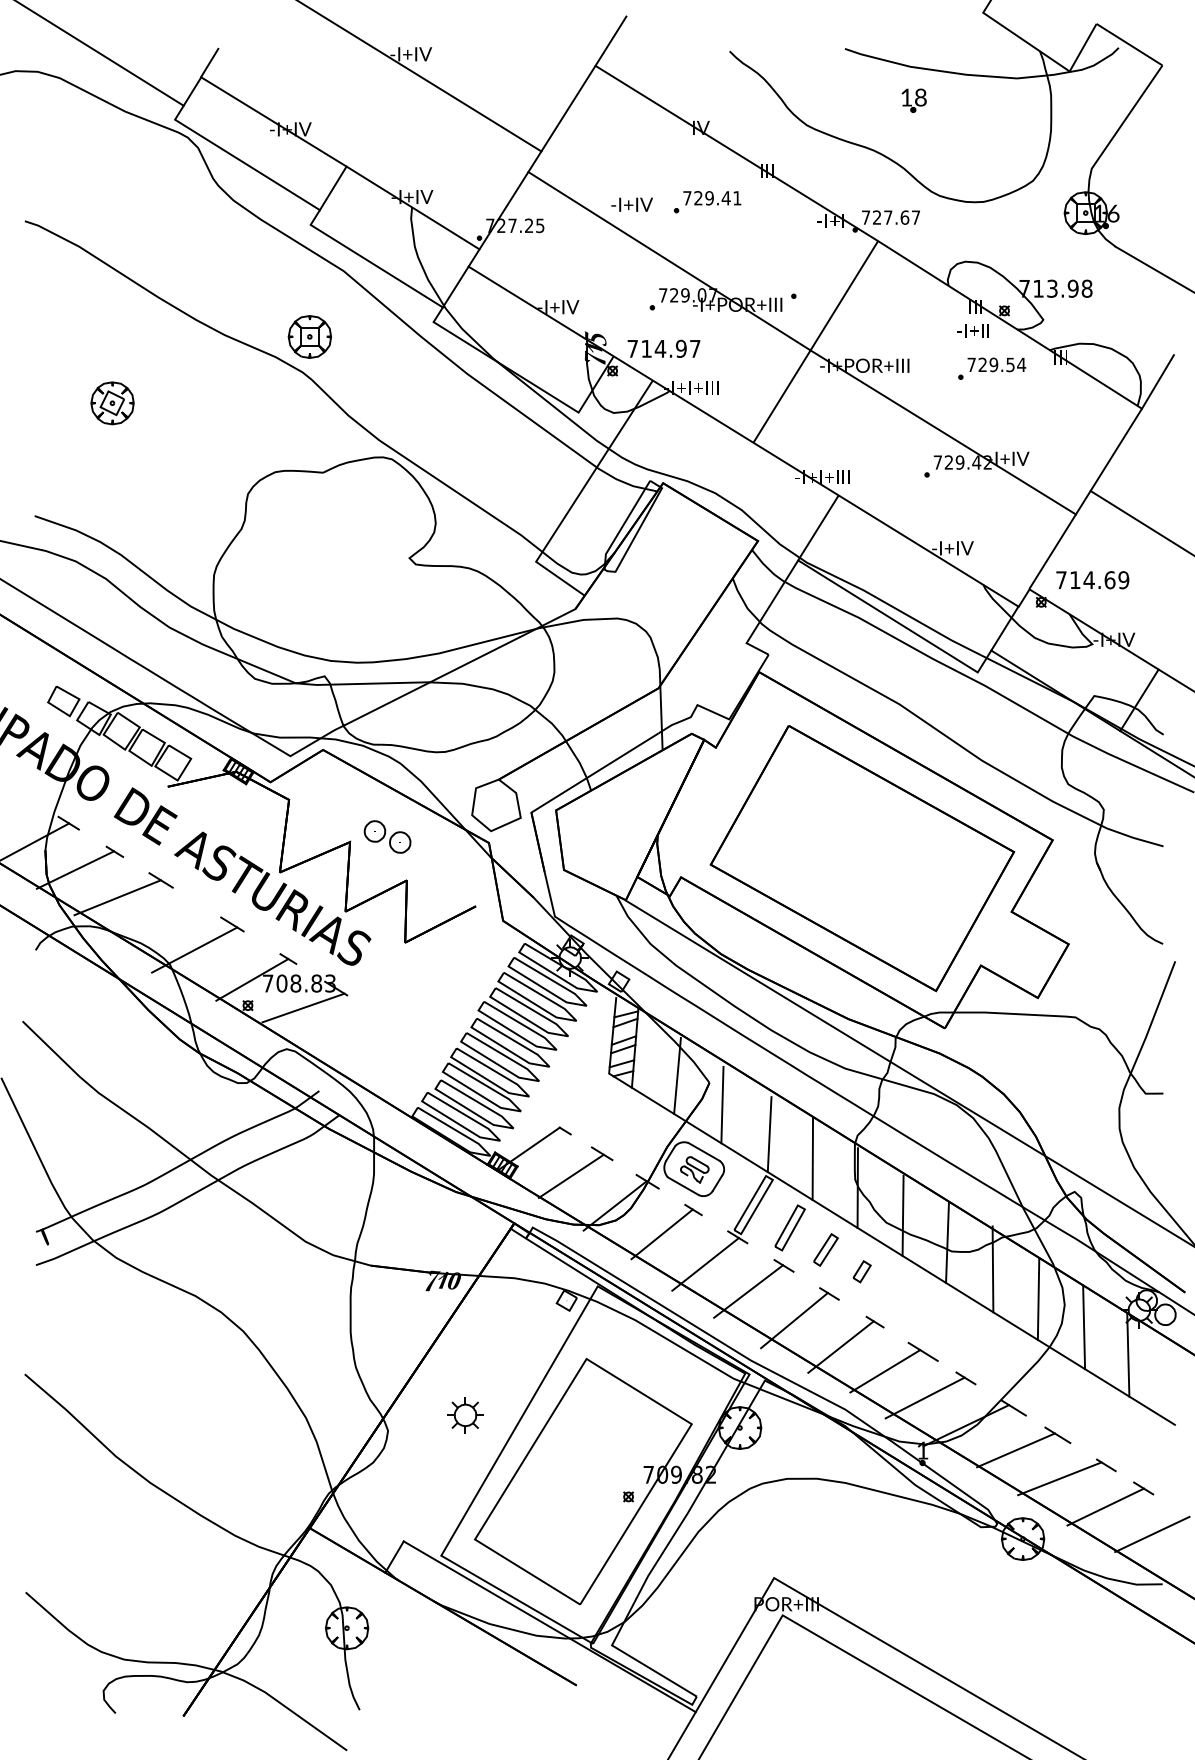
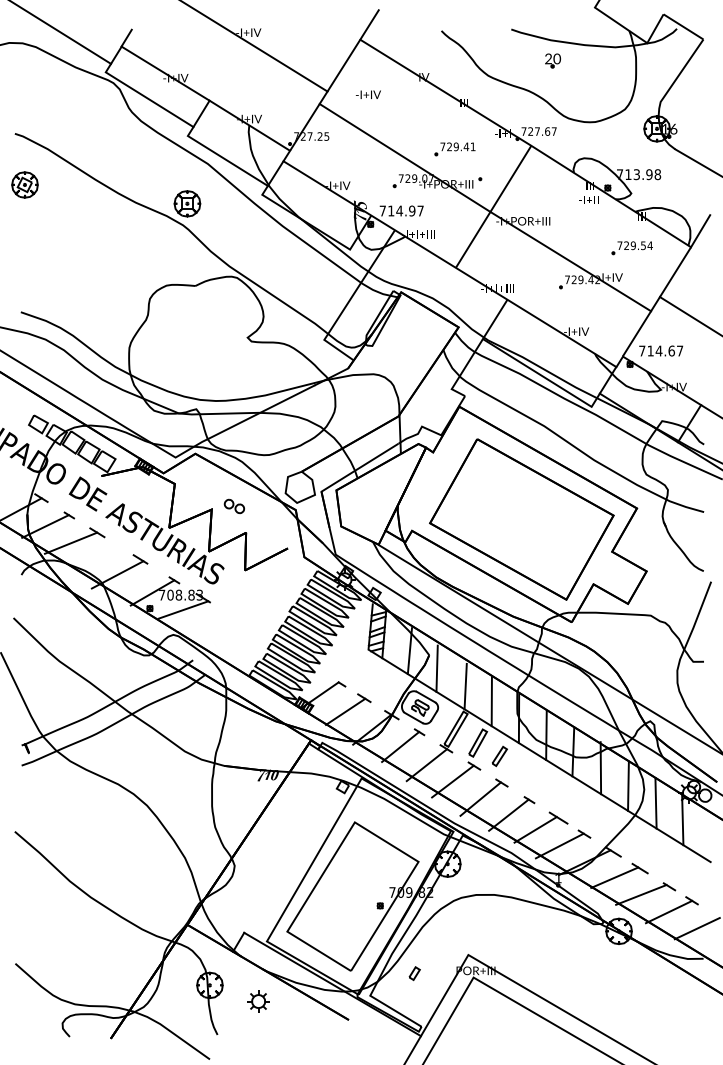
text: (914, 96) -> (553, 58), 18 -> 20
part: (706, 202) -> (454, 149), moved
text: (632, 204) -> (368, 94), moved
part: (990, 369) -> (631, 248), moved
part: (111, 402) -> (24, 184), moved
text: (1122, 579) -> (679, 350), 714.69 -> 714.67
part: (387, 837) -> (234, 506), size x0.7
part: (861, 1271) -> (414, 973), moved
part: (465, 1415) -> (258, 1001), moved

